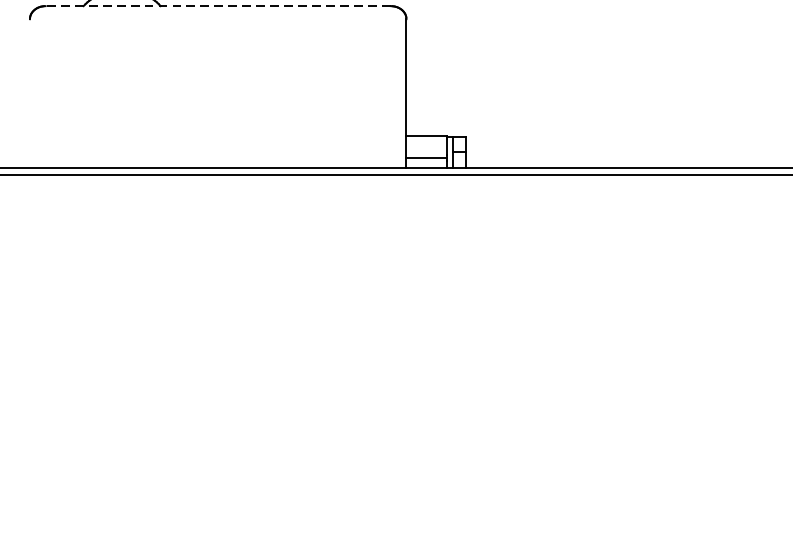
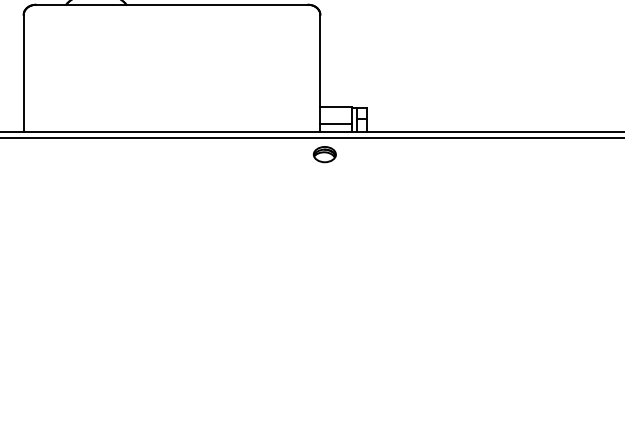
line: (218, 5) -> (172, 4), dashed -> solid
line: (29, 93) -> (23, 73), added
part: (411, 196) -> (324, 154), added

